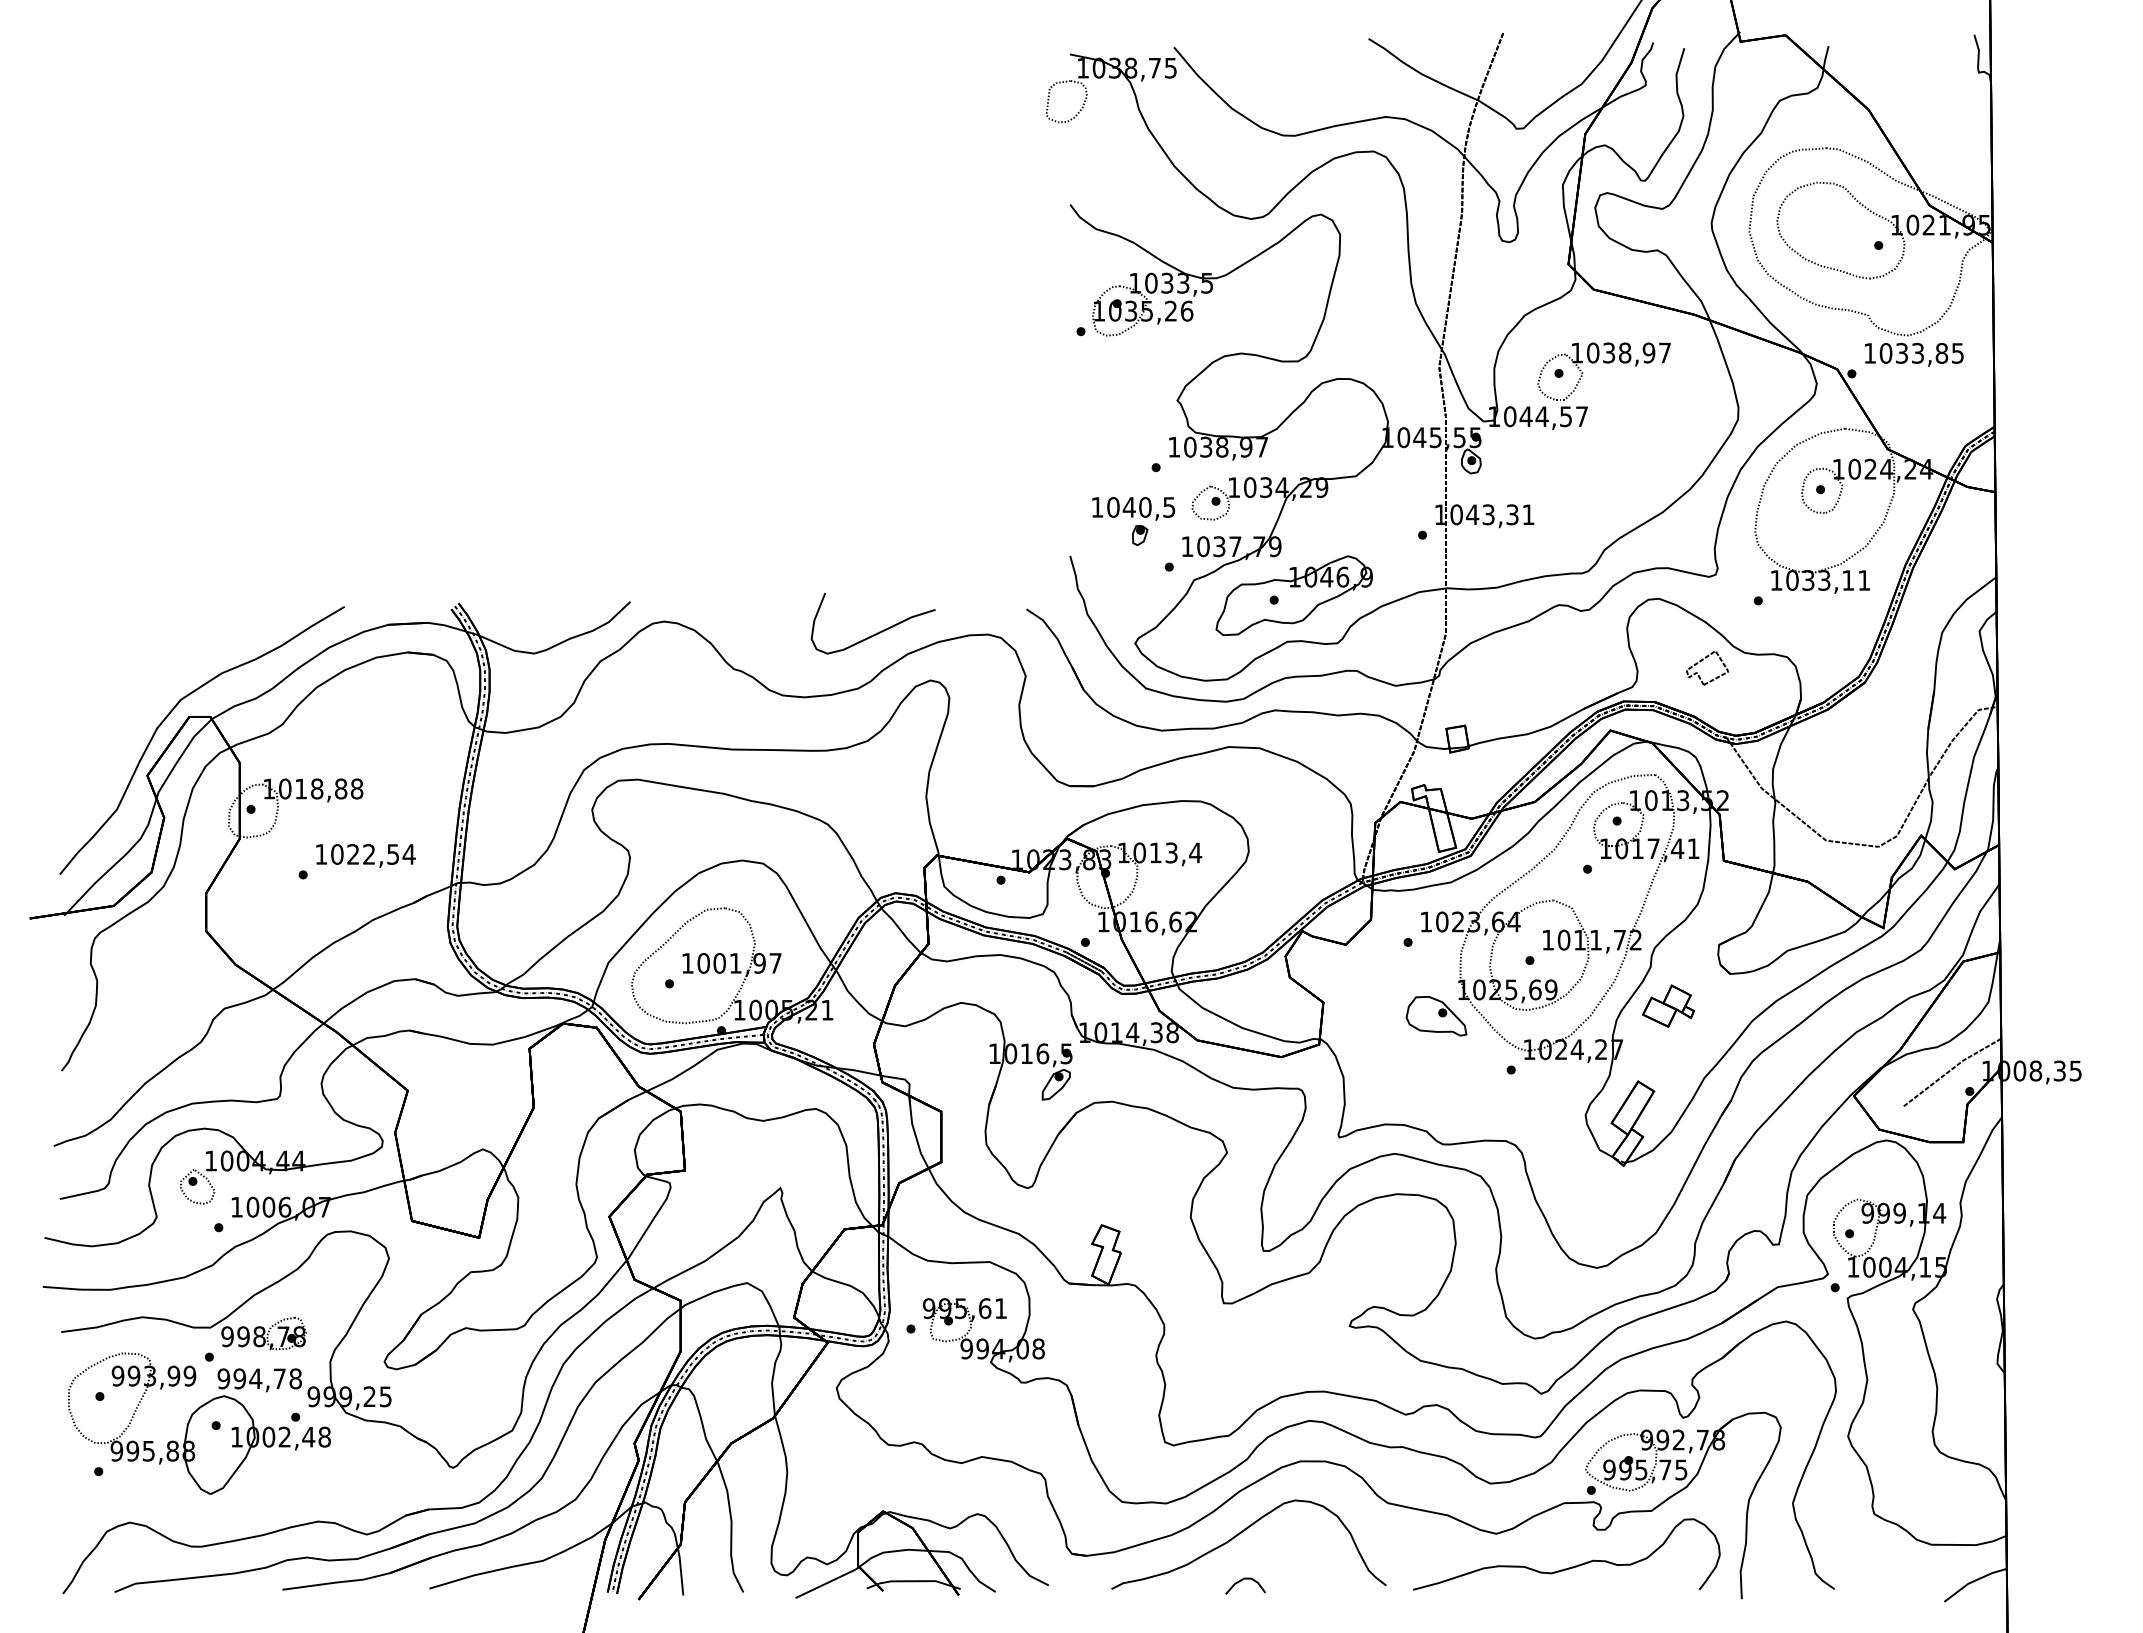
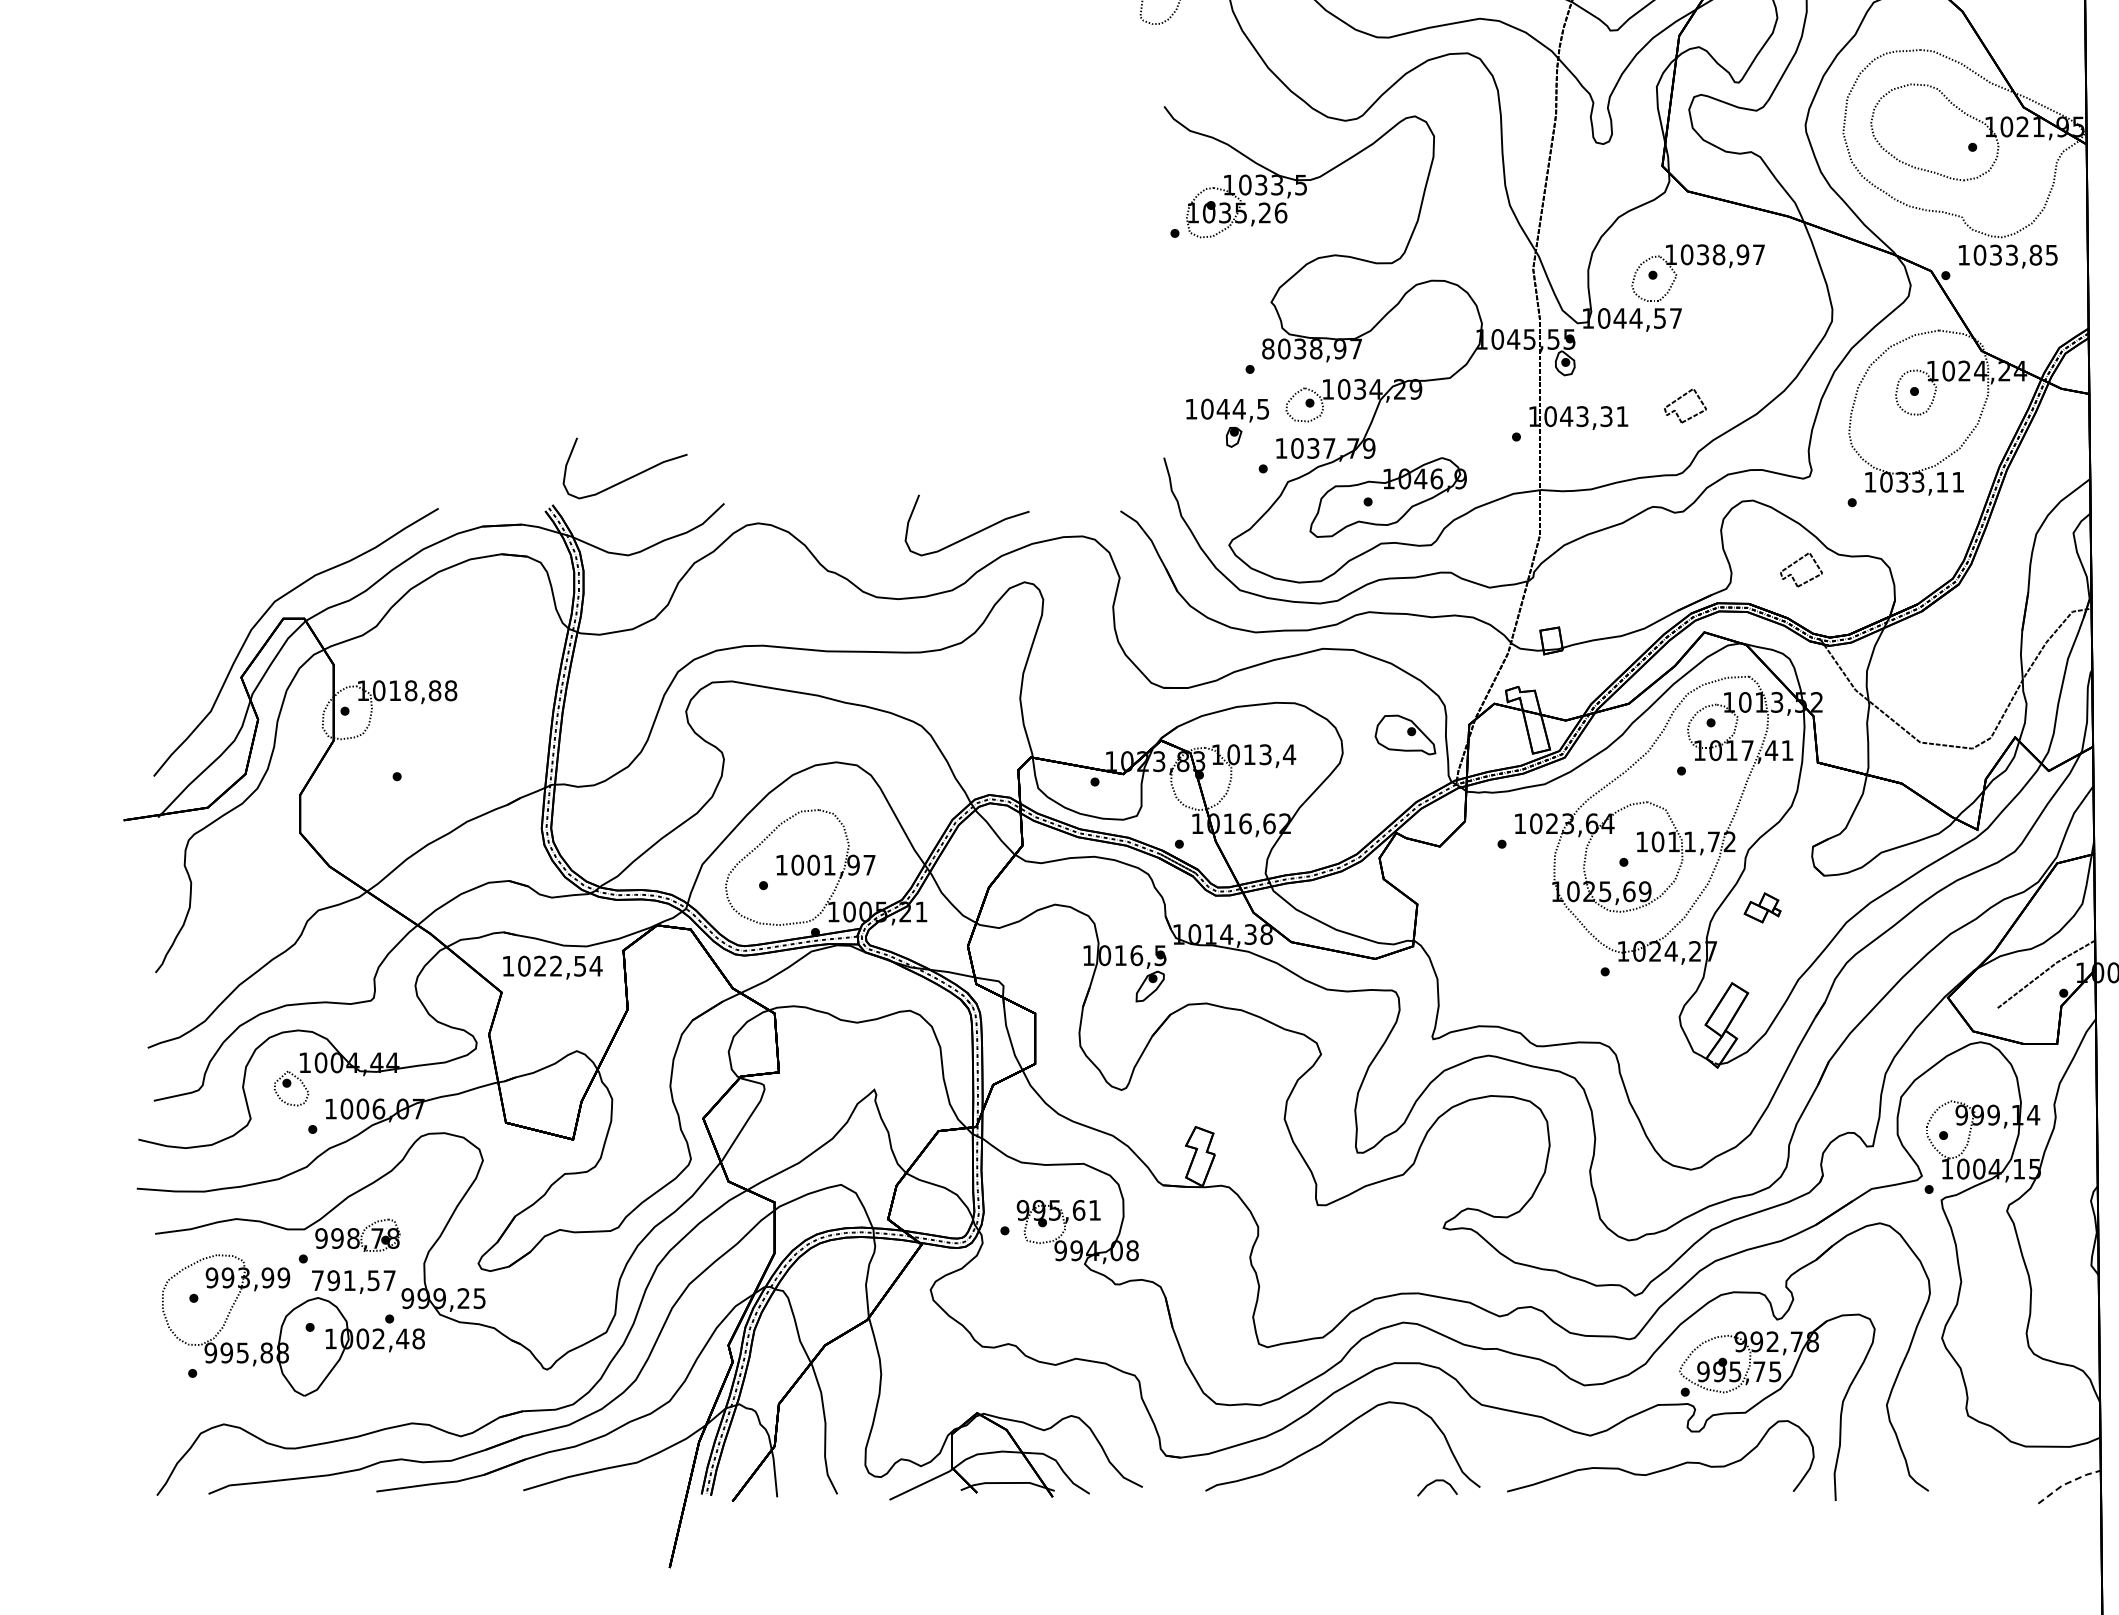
text: (1174, 446) -> (1268, 348), 1038,97 -> 8038,97
part: (1587, 496) -> (1681, 398), added
text: (1144, 507) -> (1238, 409), 1040,5 -> 1044,5
curve: (535, 575) -> (629, 477), added
text: (365, 855) -> (552, 967), moved
part: (1668, 1005) -> (1762, 907), size x0.7
part: (1436, 1016) -> (1405, 735), moved
text: (259, 1378) -> (353, 1280), 994,78 -> 791,57
curve: (1243, 1580) -> (1435, 1482), moved
line: (1974, 1581) -> (2068, 1483), solid -> dashed

